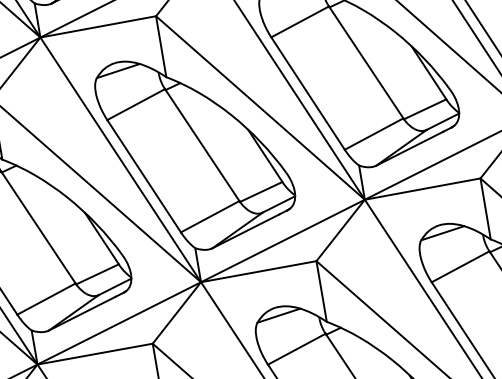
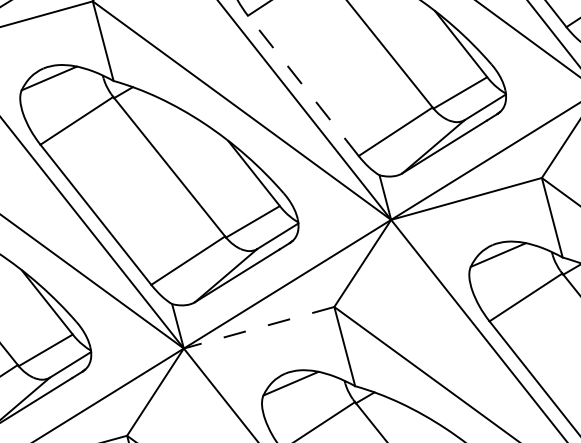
line: (307, 93) -> (302, 85), solid -> dashed
line: (258, 271) -> (258, 327), solid -> dashed

